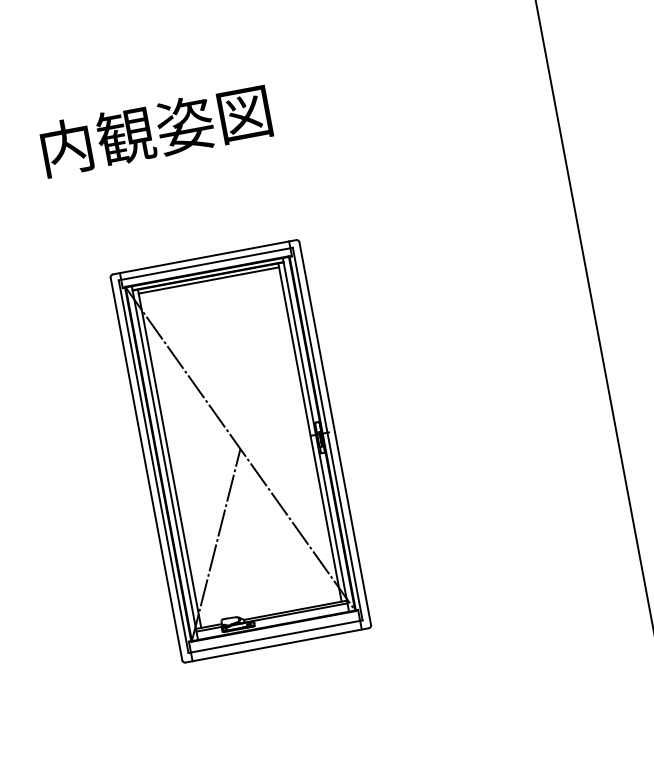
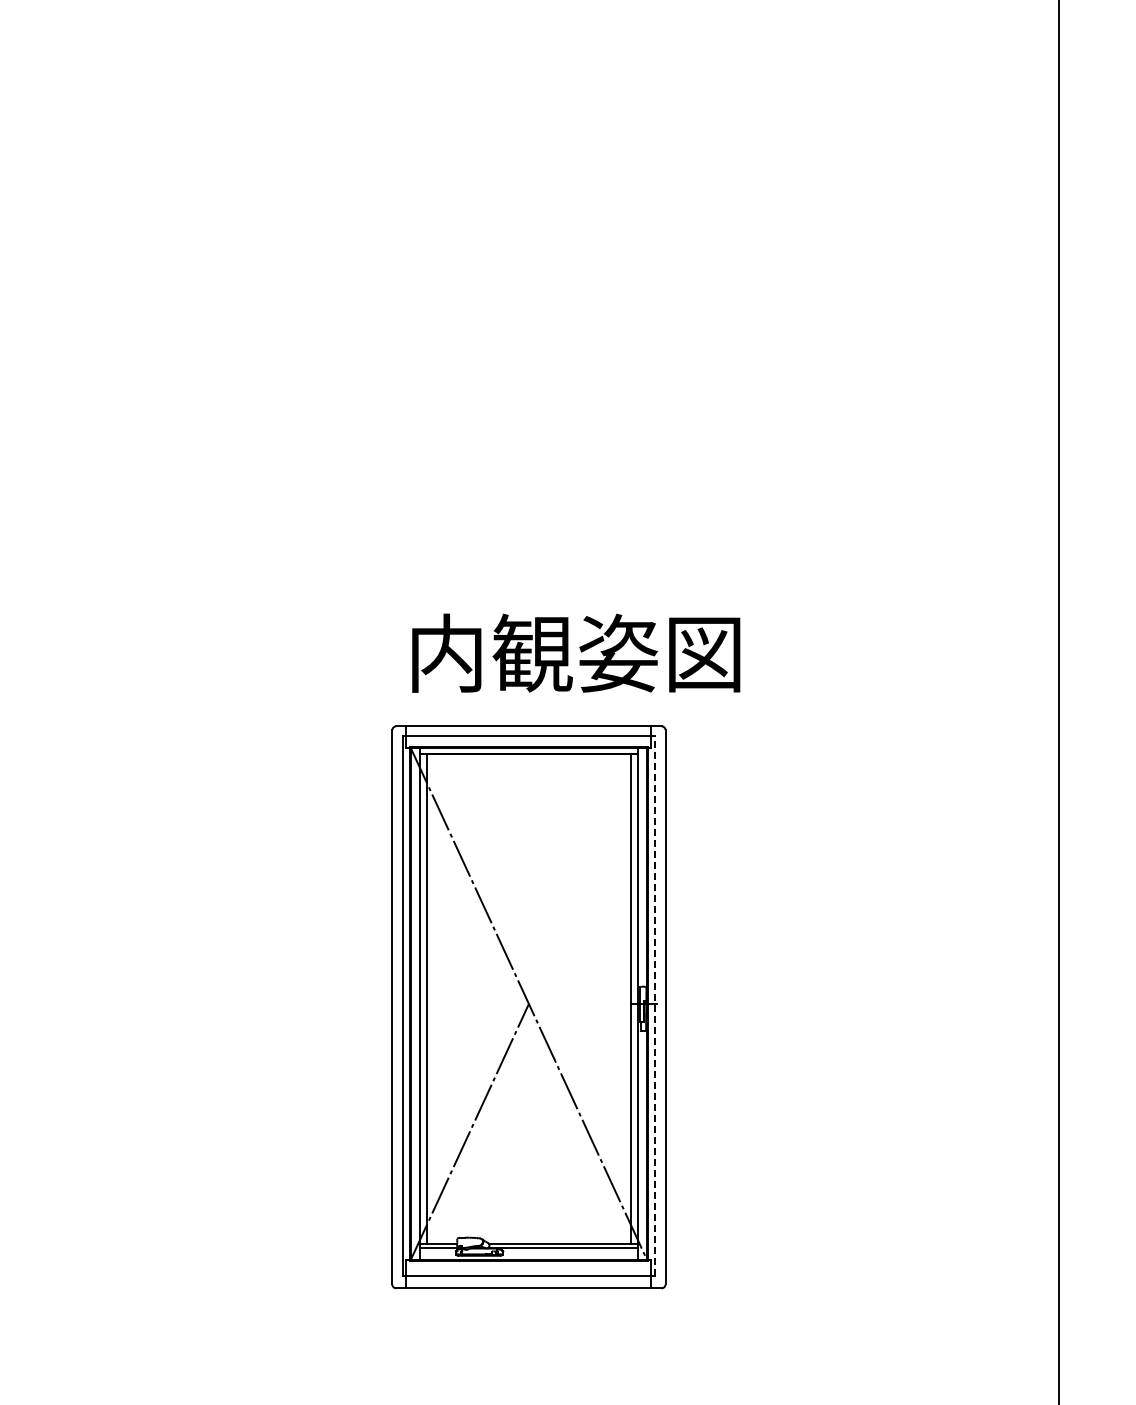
text: (156, 129) -> (576, 652), moved
line: (208, 280) -> (528, 760), removed
line: (327, 433) -> (654, 1005), solid -> dashed

